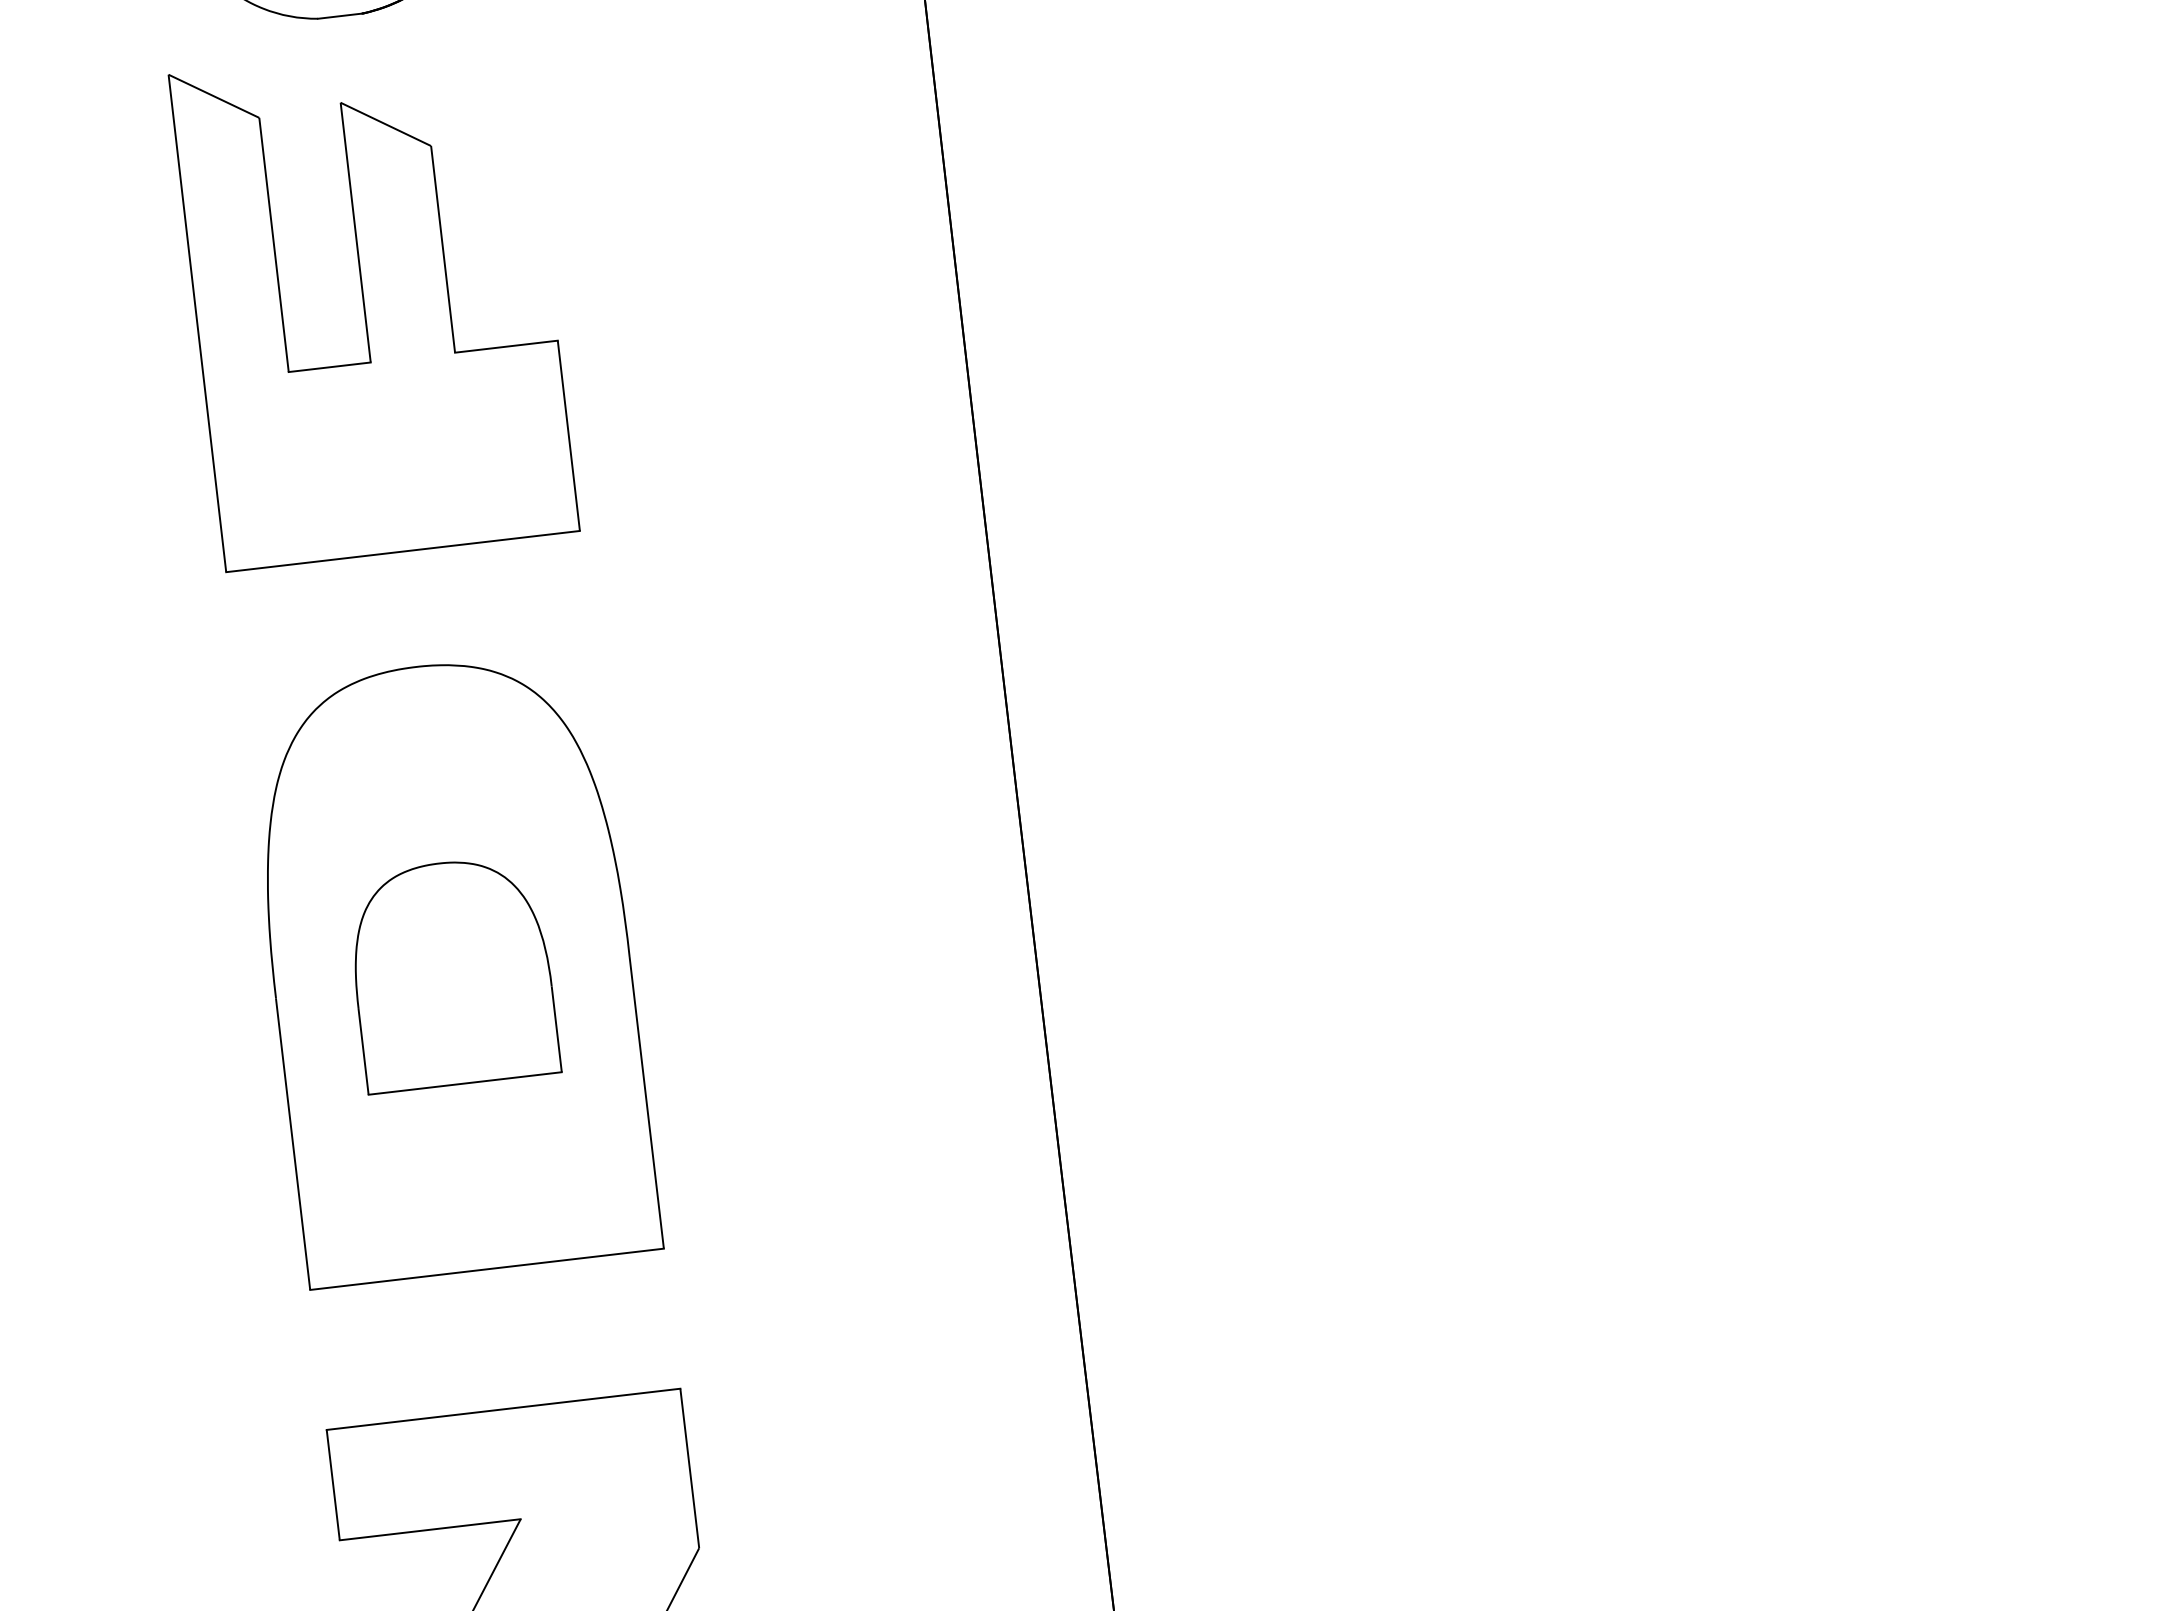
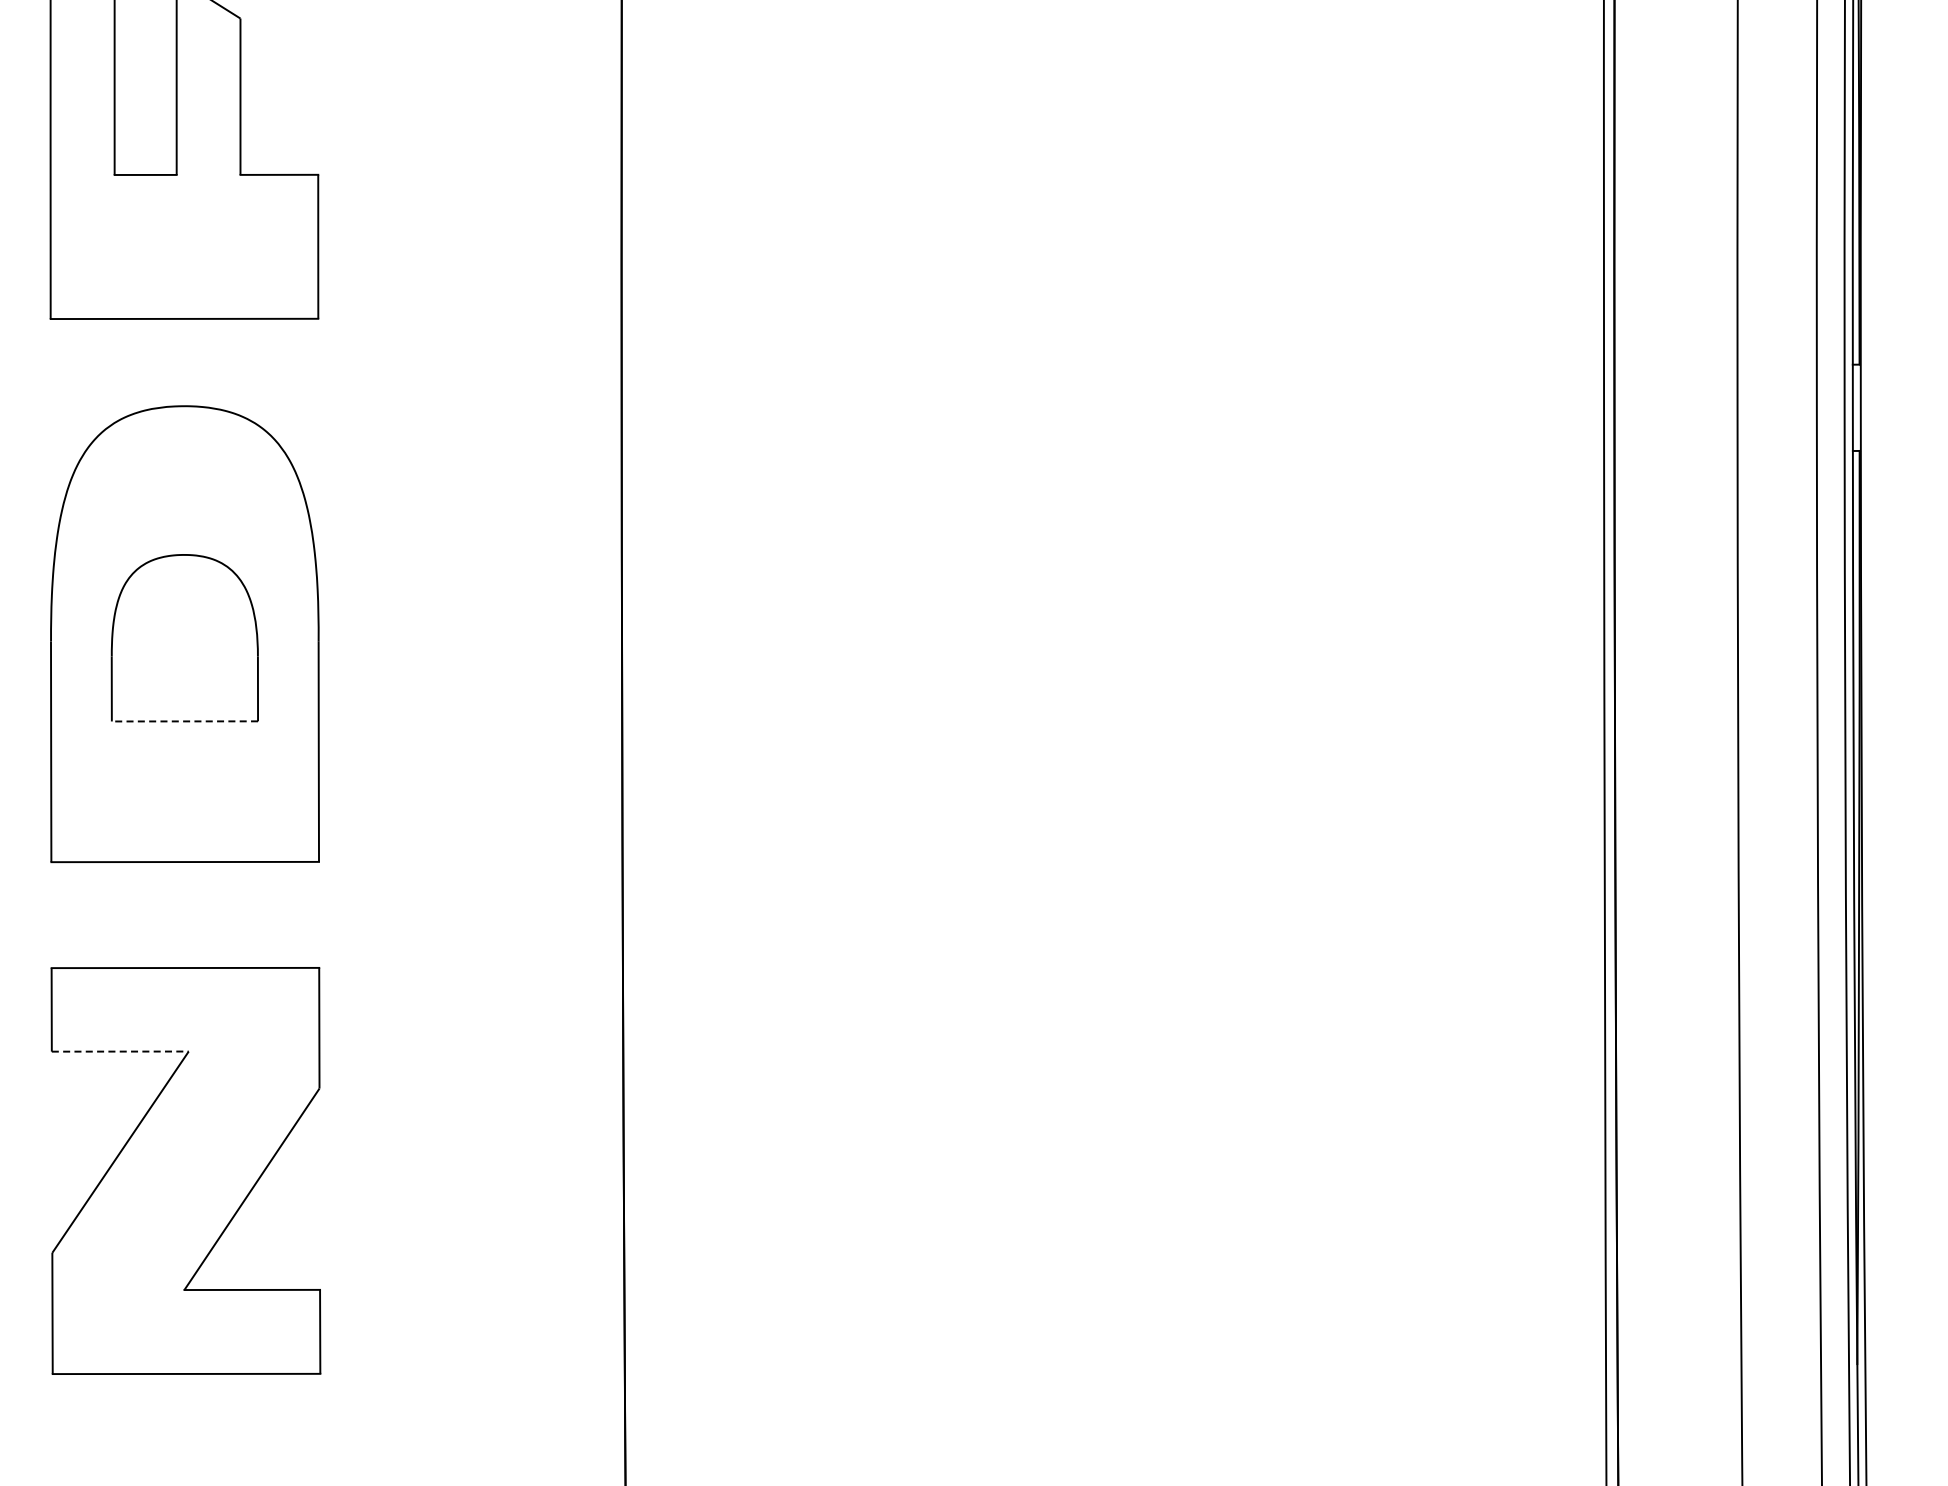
line: (464, 1083) -> (184, 721), solid -> dashed
line: (430, 1529) -> (120, 1051), solid -> dashed

